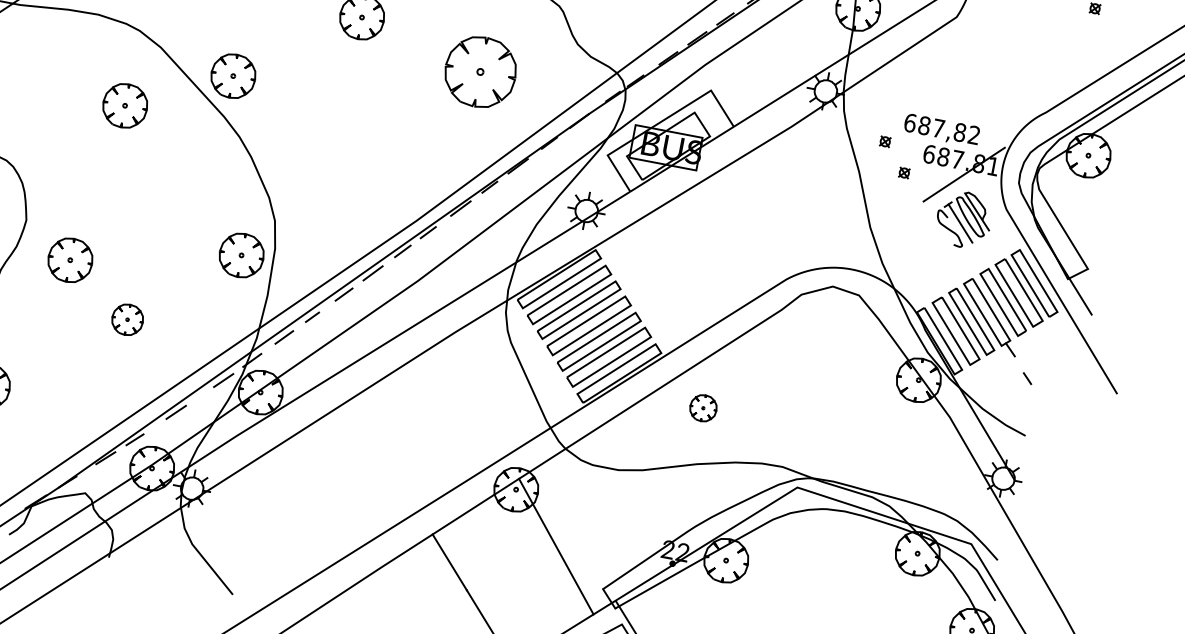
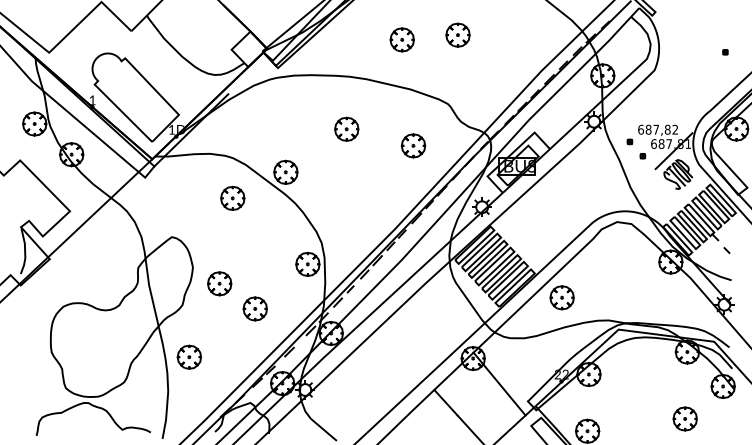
part: (480, 71) -> (413, 145), size x0.62
part: (126, 318) -> (254, 308), size x1.43
part: (702, 407) -> (561, 297), size x1.67

